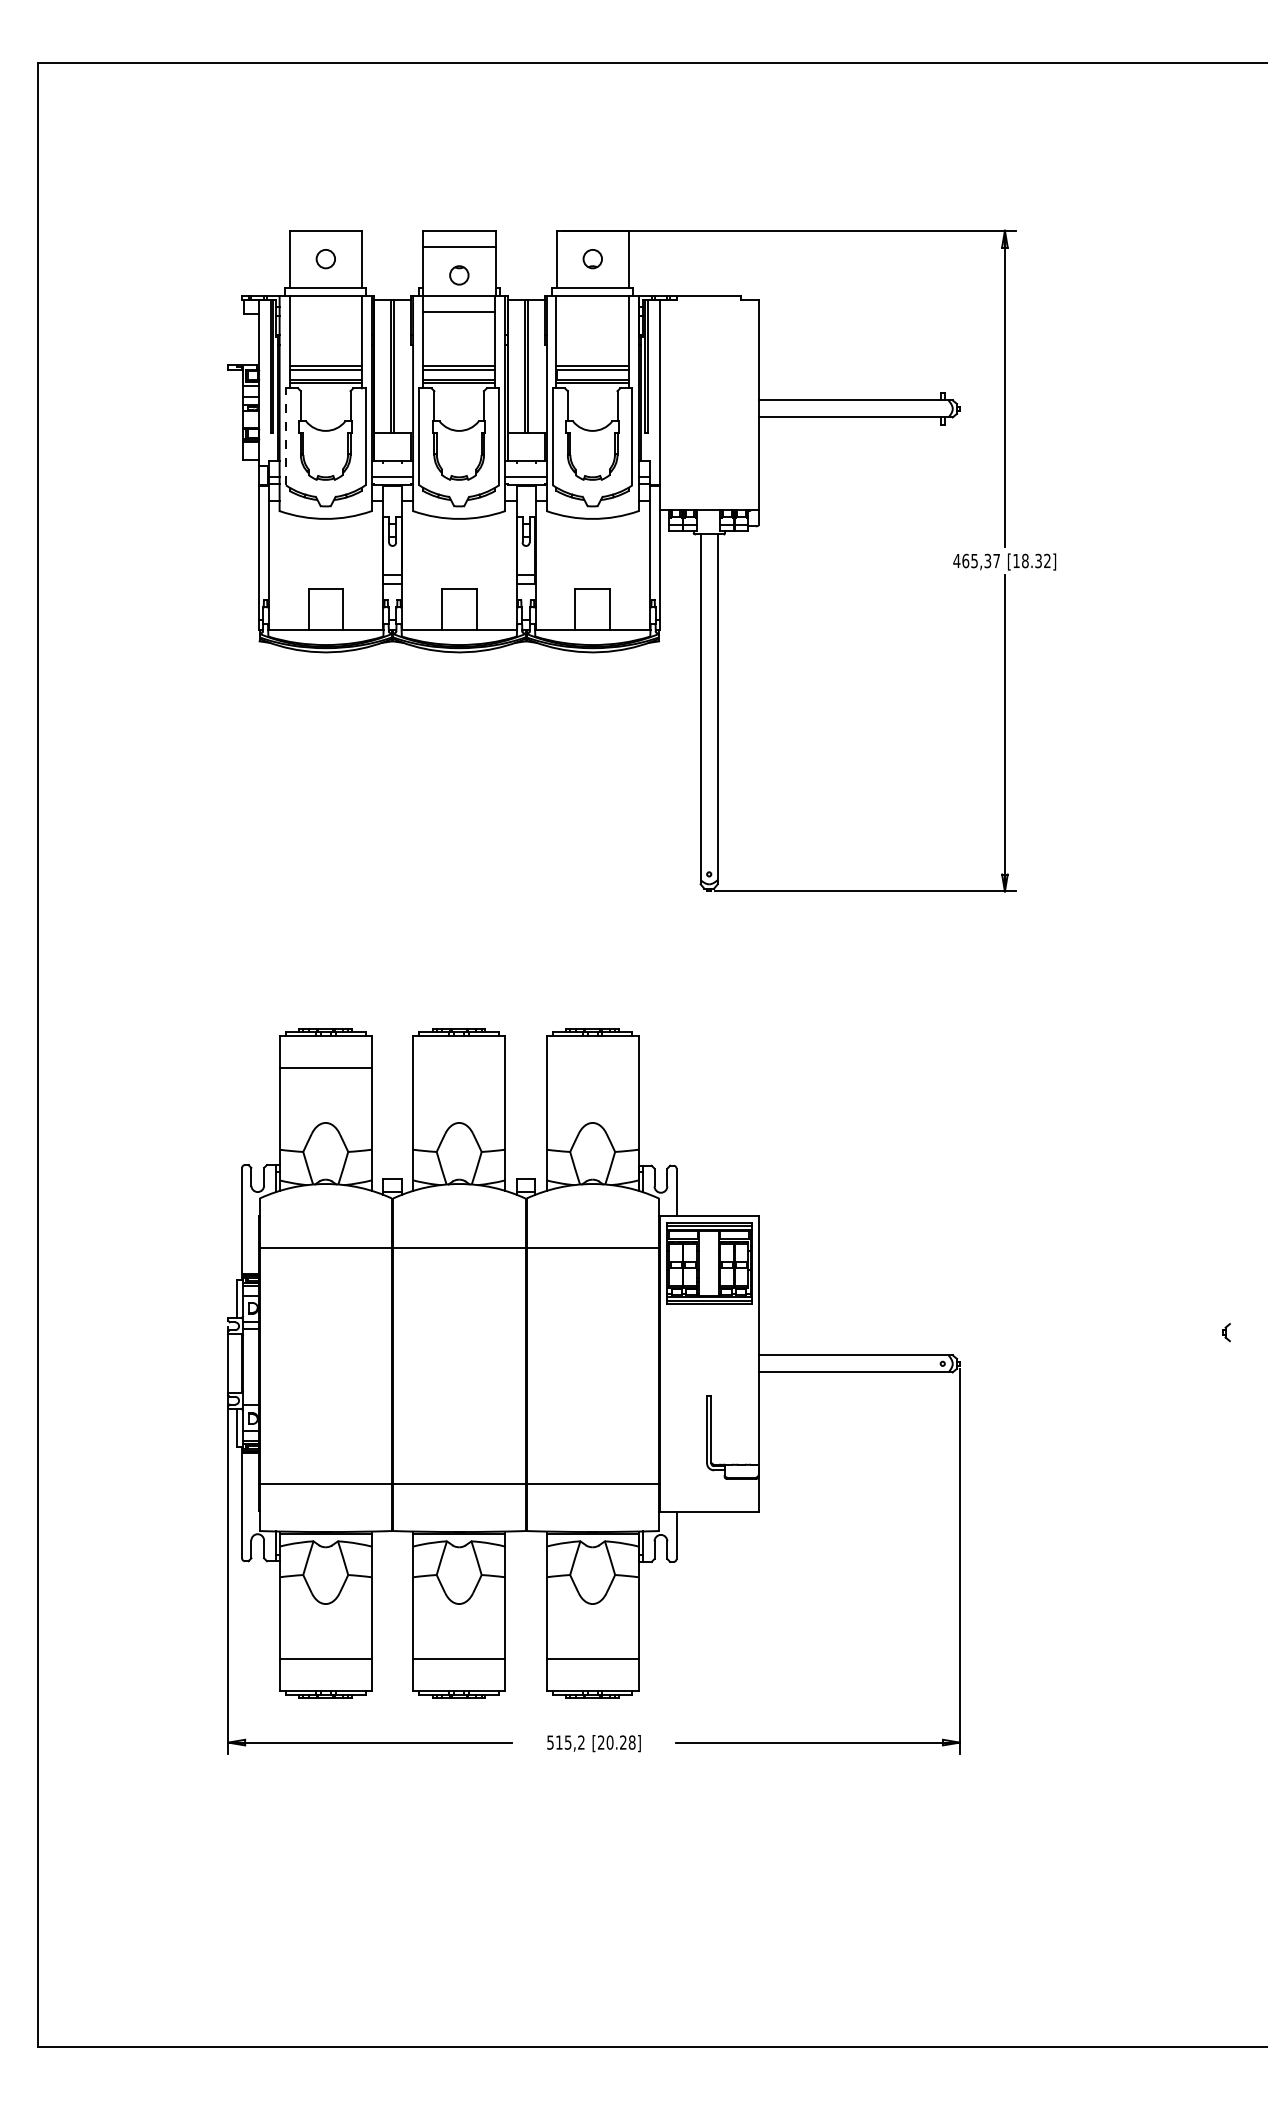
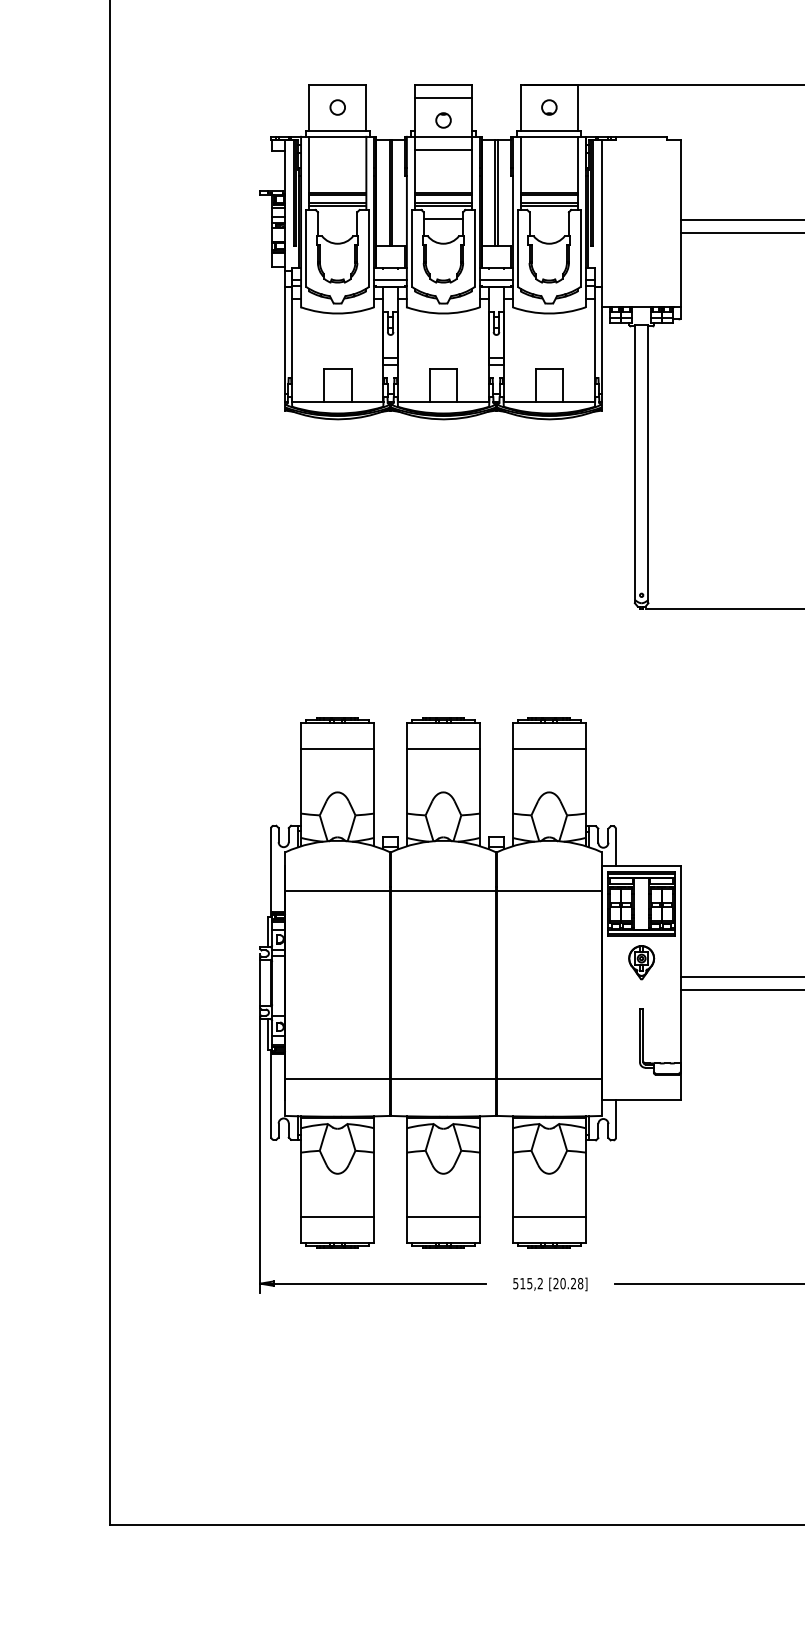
line: (459, 399) -> (443, 218), added
line: (286, 436) -> (306, 248), dashed -> solid
line: (459, 1068) -> (443, 749), added
line: (592, 1068) -> (549, 749), added
part: (708, 1337) -> (641, 962), added

